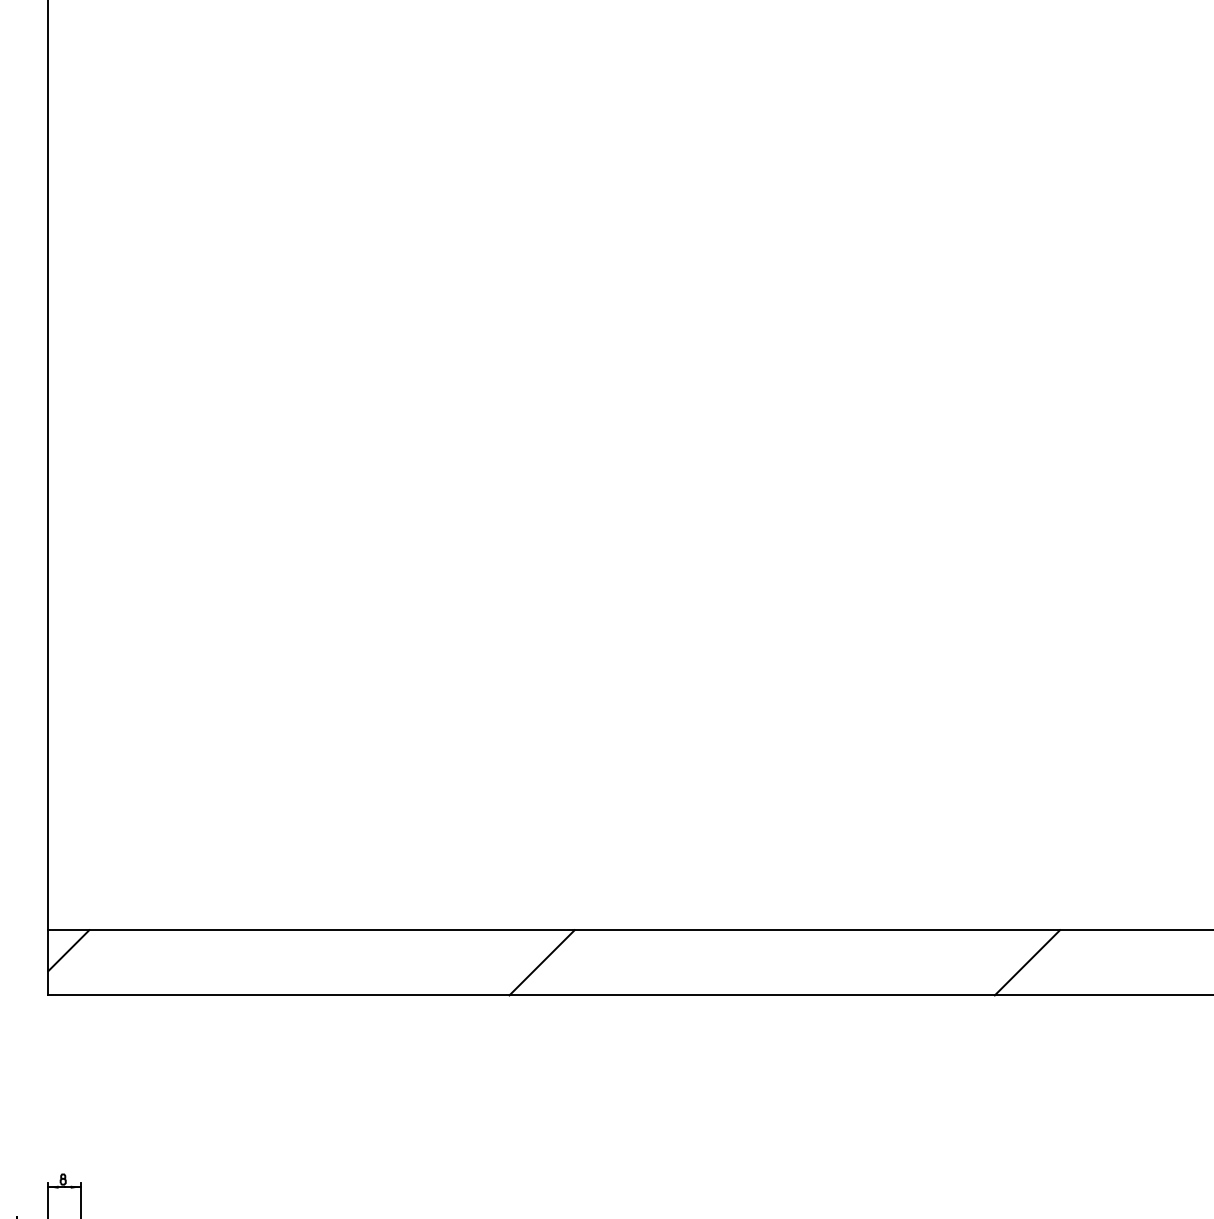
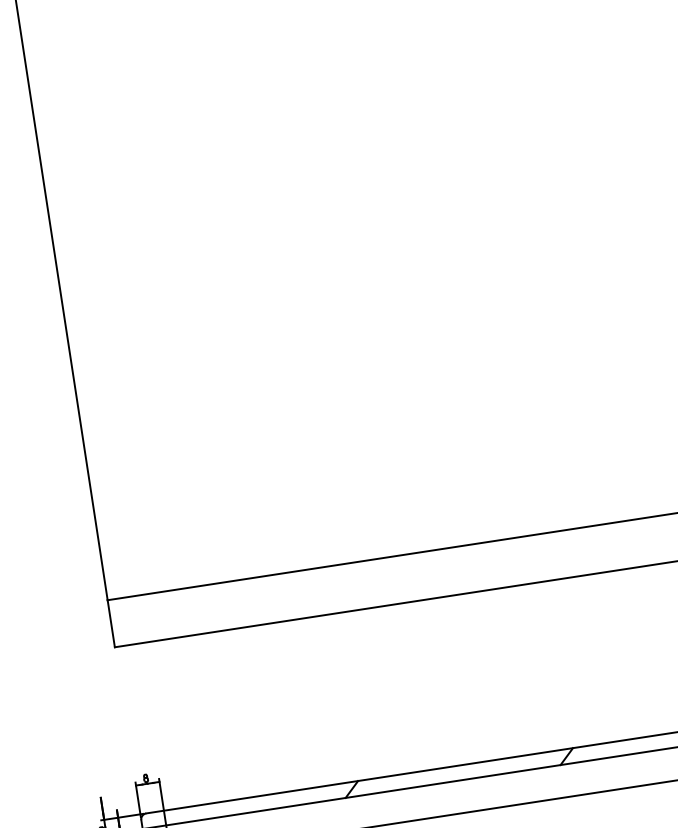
line: (68, 950) -> (124, 612), removed
line: (541, 962) -> (466, 569), removed

